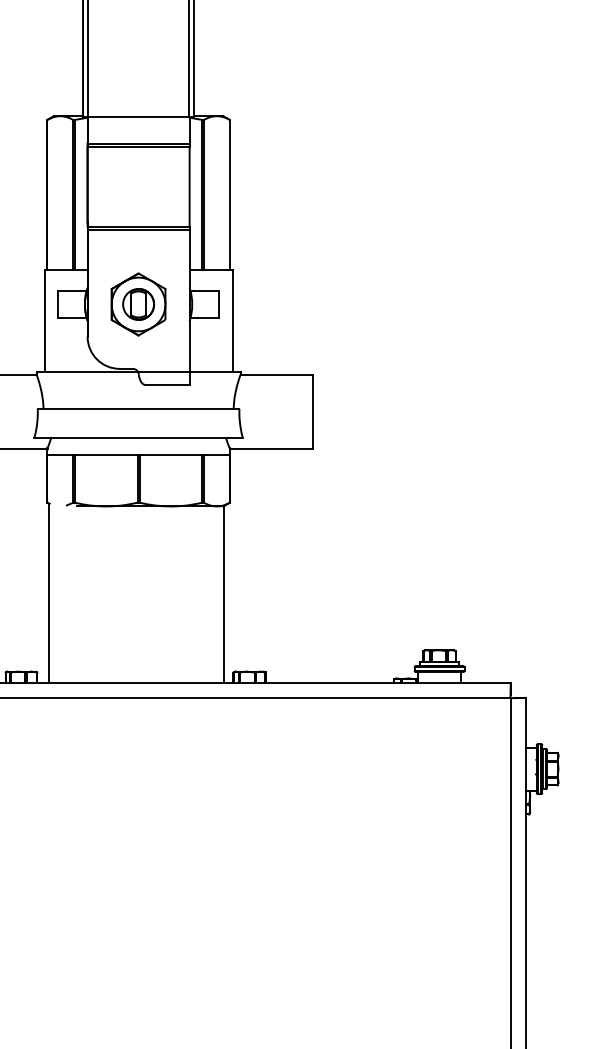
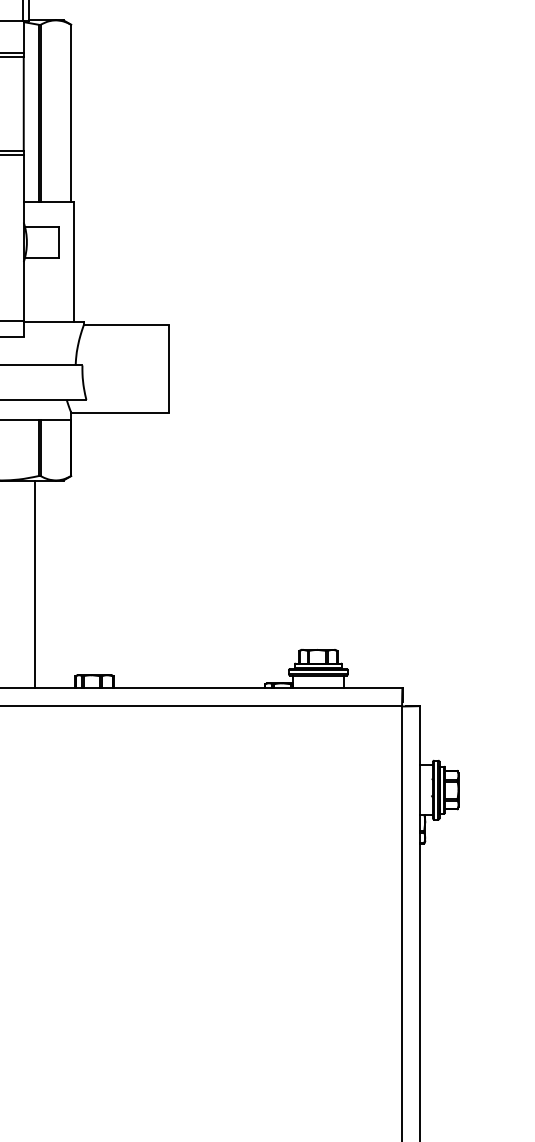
line: (224, 594) -> (35, 584), moved

